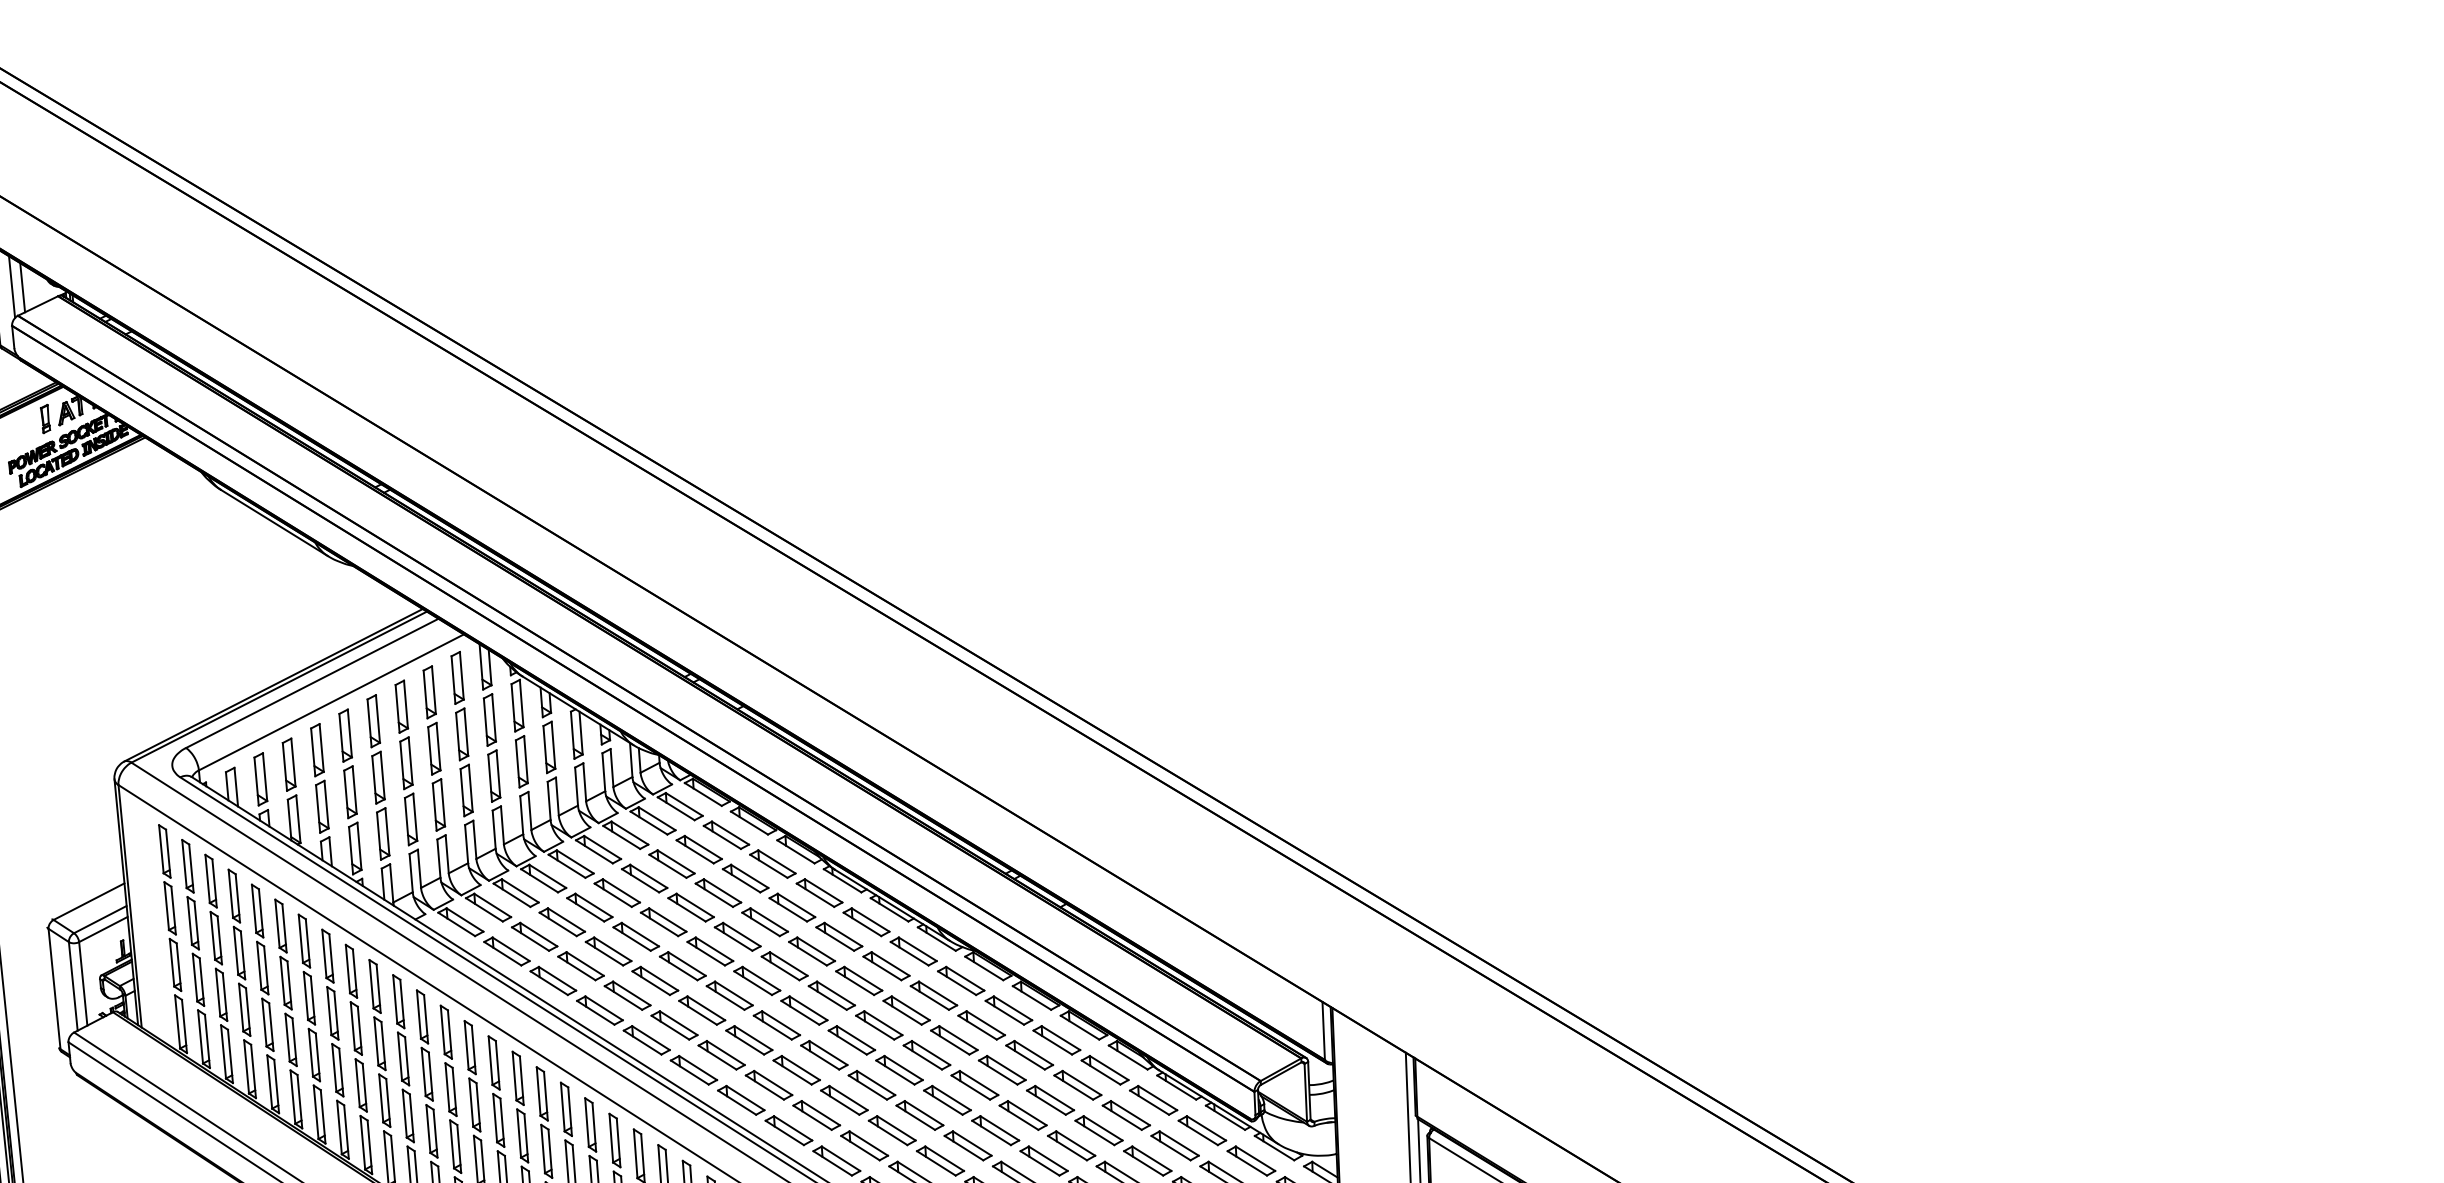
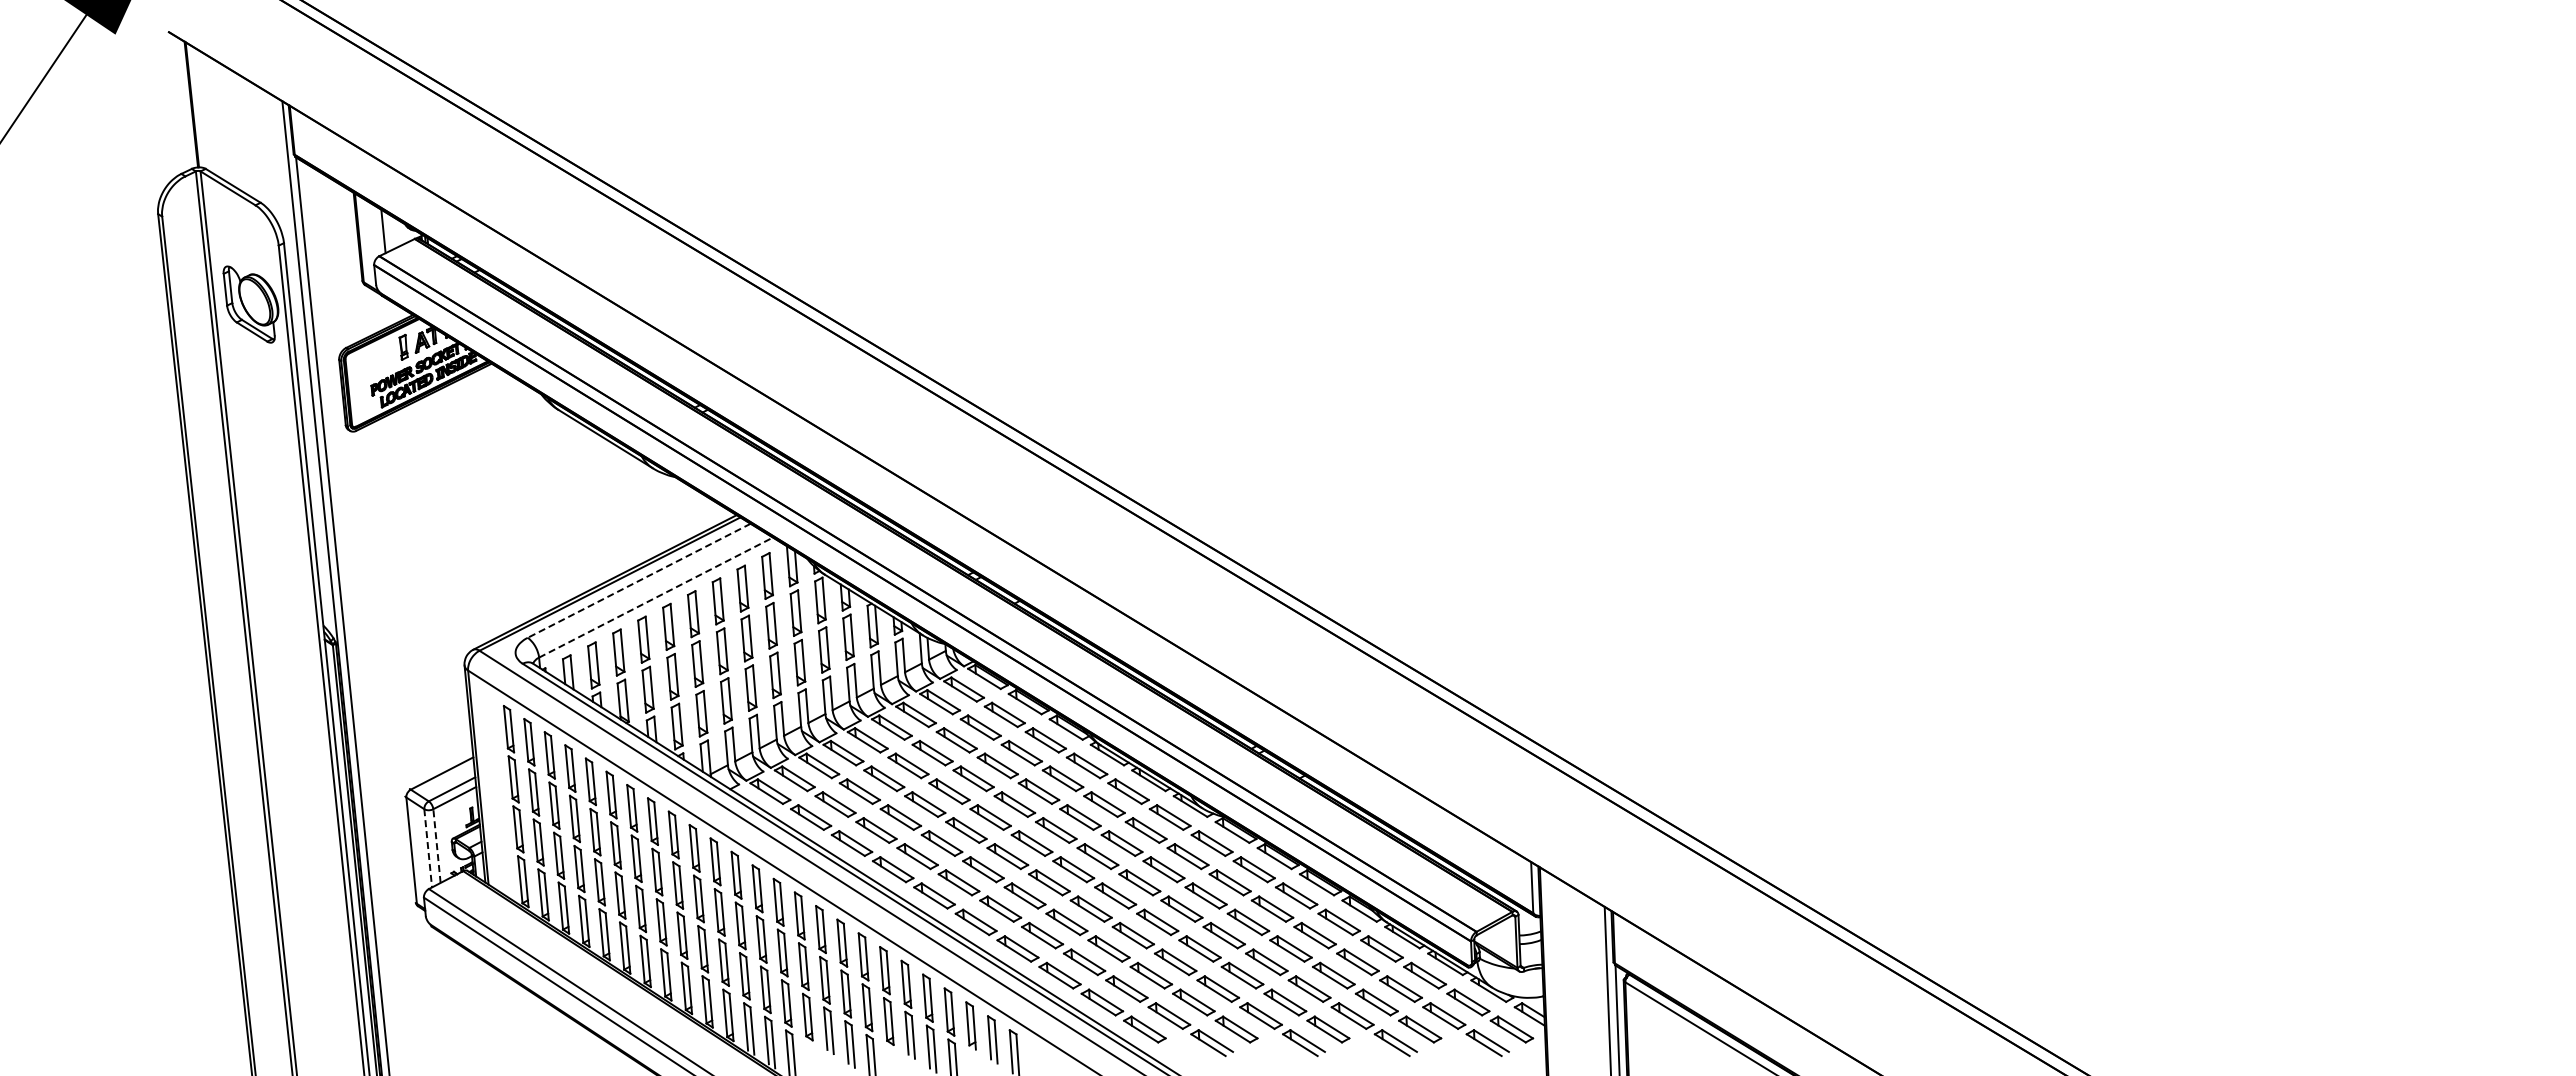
line: (11, 286) -> (373, 230), removed
line: (311, 684) -> (638, 581), solid -> dashed
line: (331, 702) -> (656, 597), solid -> dashed
line: (82, 983) -> (436, 845), solid -> dashed
line: (73, 986) -> (428, 848), solid -> dashed

